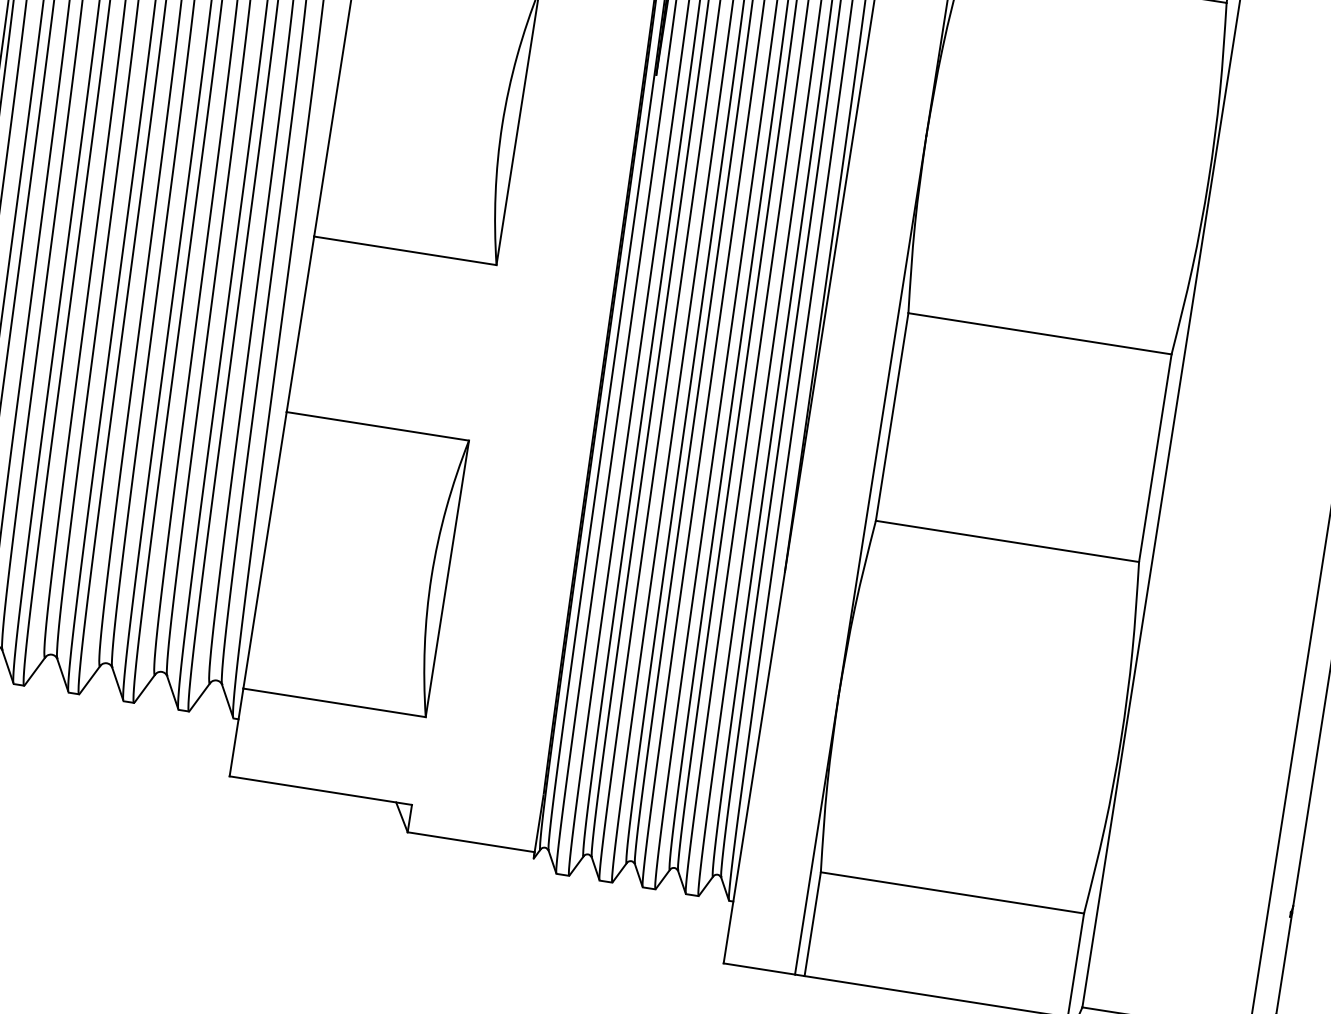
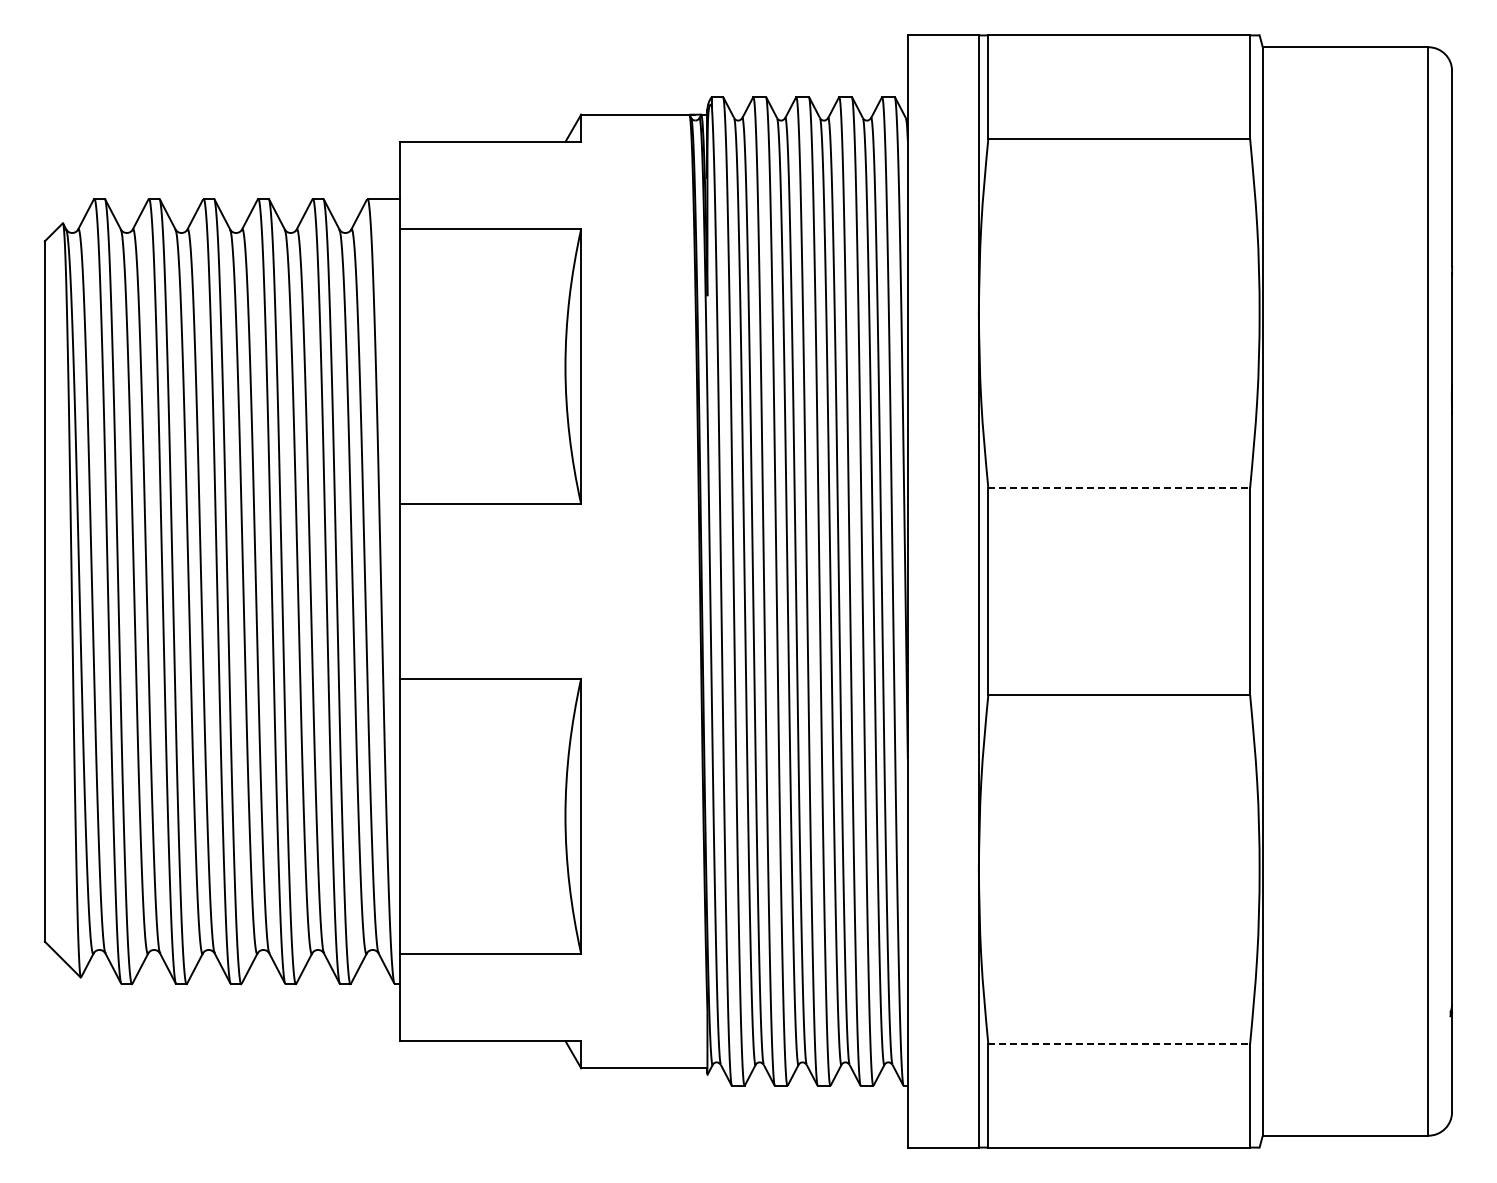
line: (1040, 334) -> (1119, 488), solid -> dashed
line: (952, 893) -> (1119, 1044), solid -> dashed

